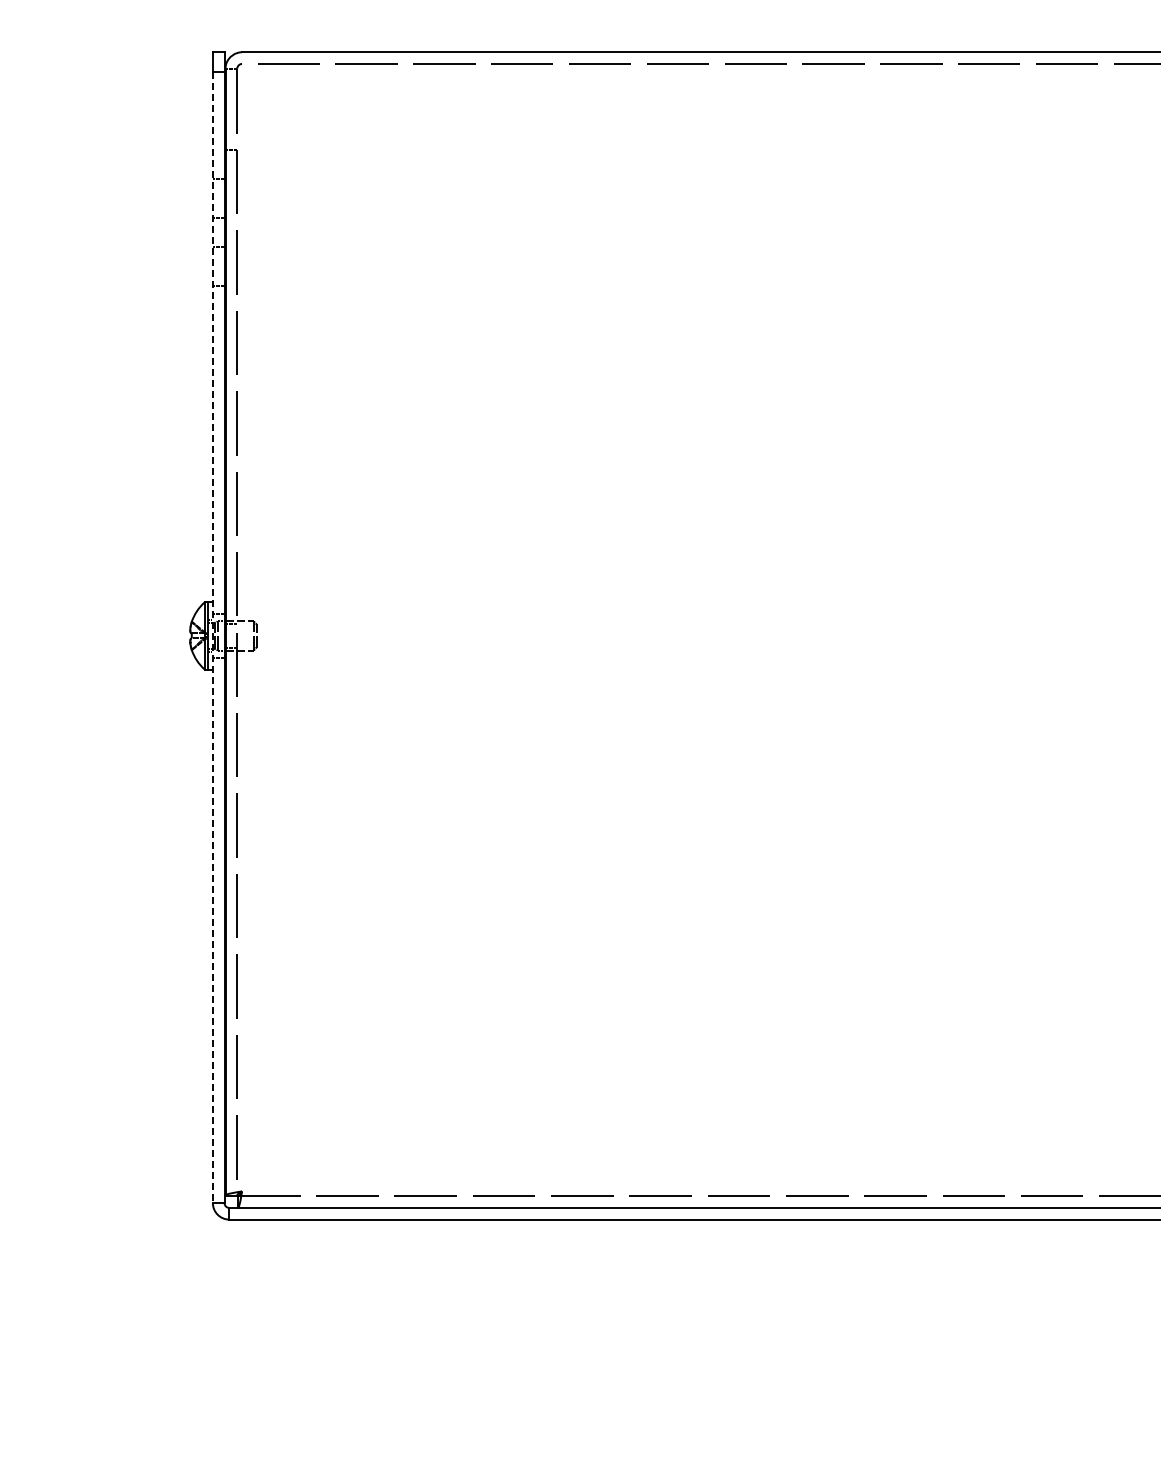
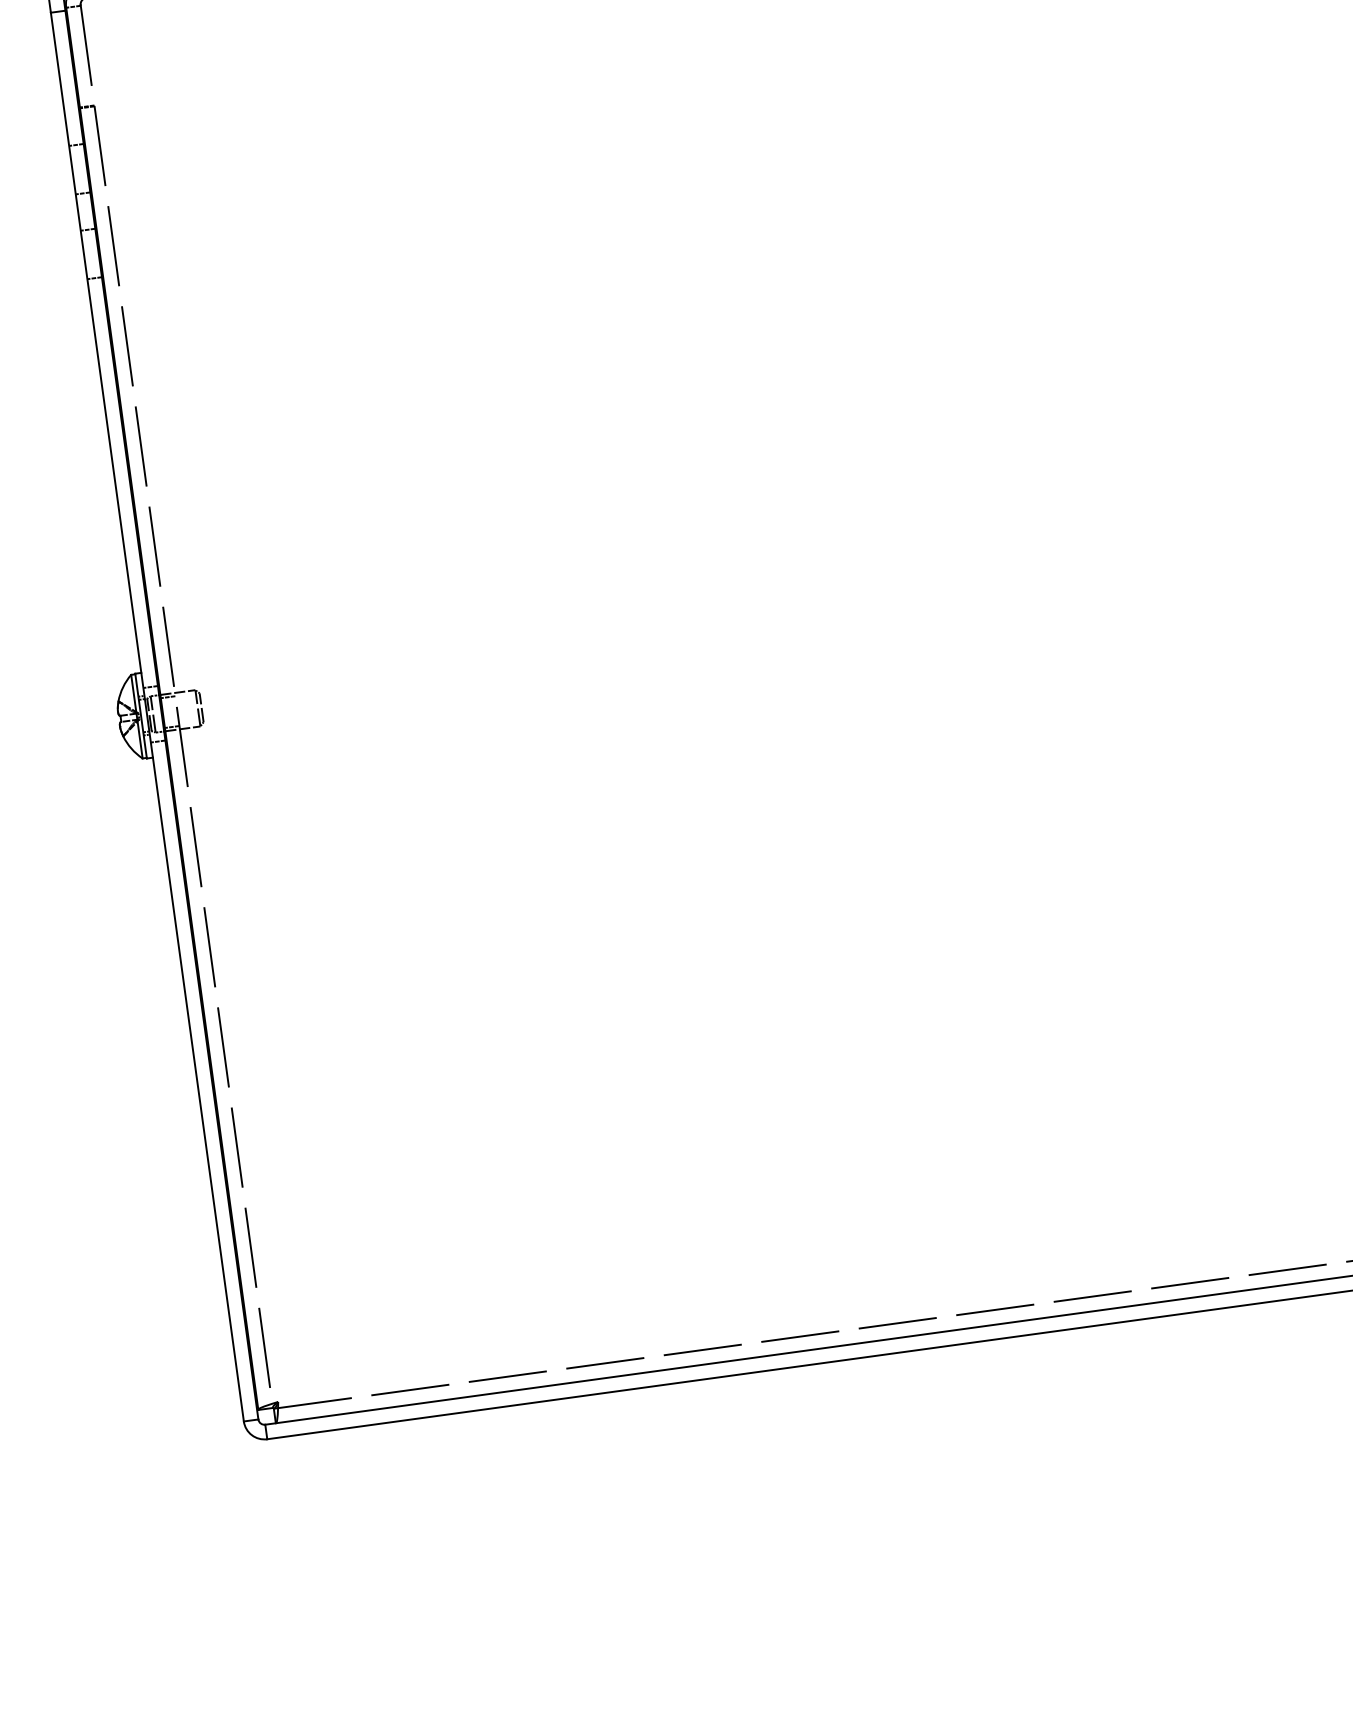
line: (212, 637) -> (146, 717), dashed -> solid

